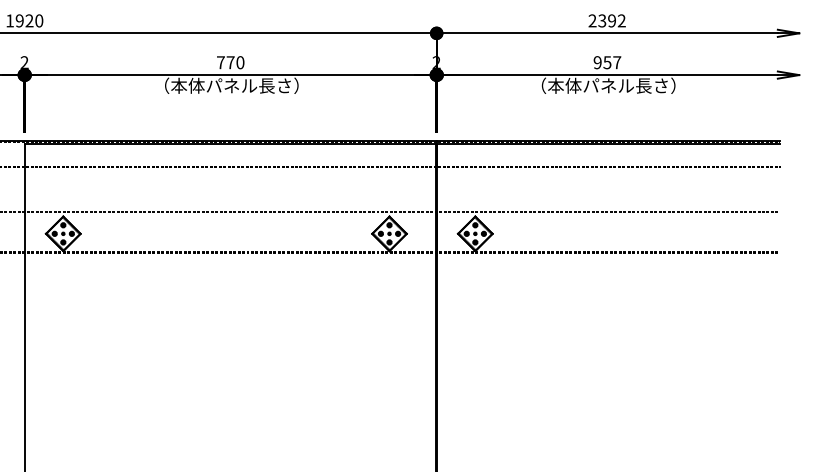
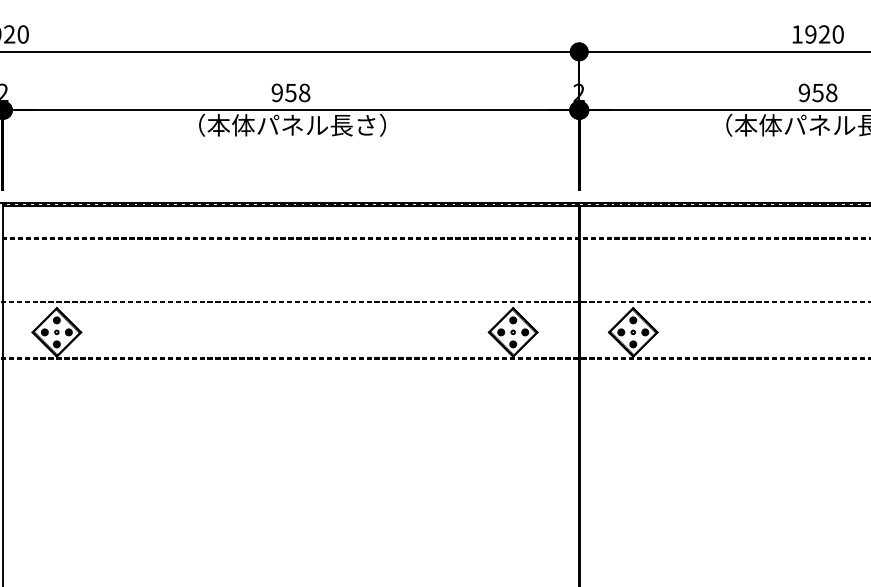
text: (606, 20) -> (816, 33), 2392 -> 1920
text: (230, 62) -> (290, 92), 770 -> 958
text: (617, 62) -> (832, 92), 957 -> 958

